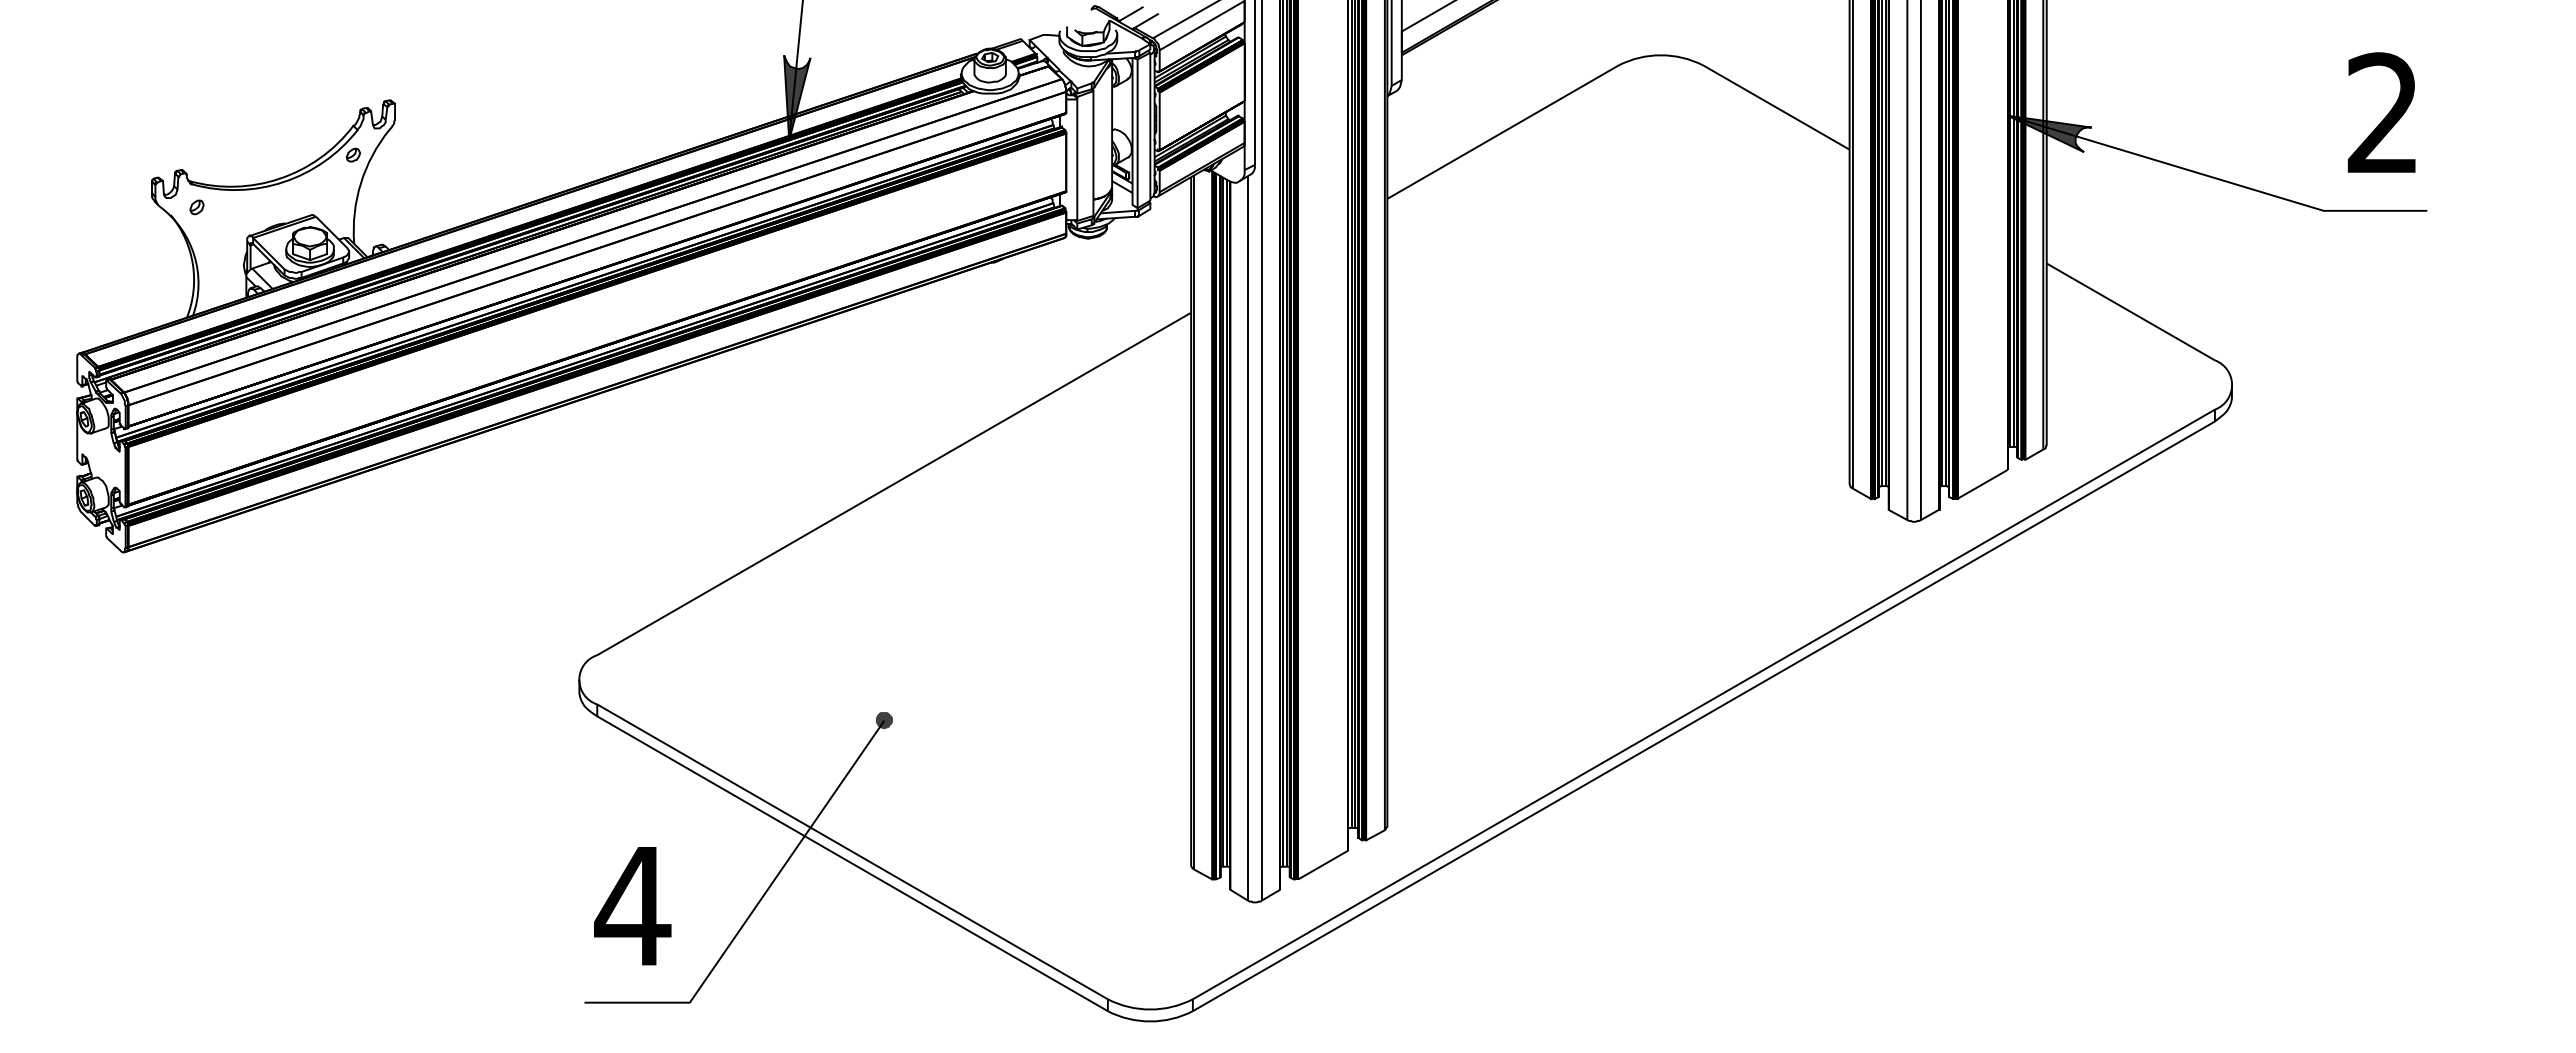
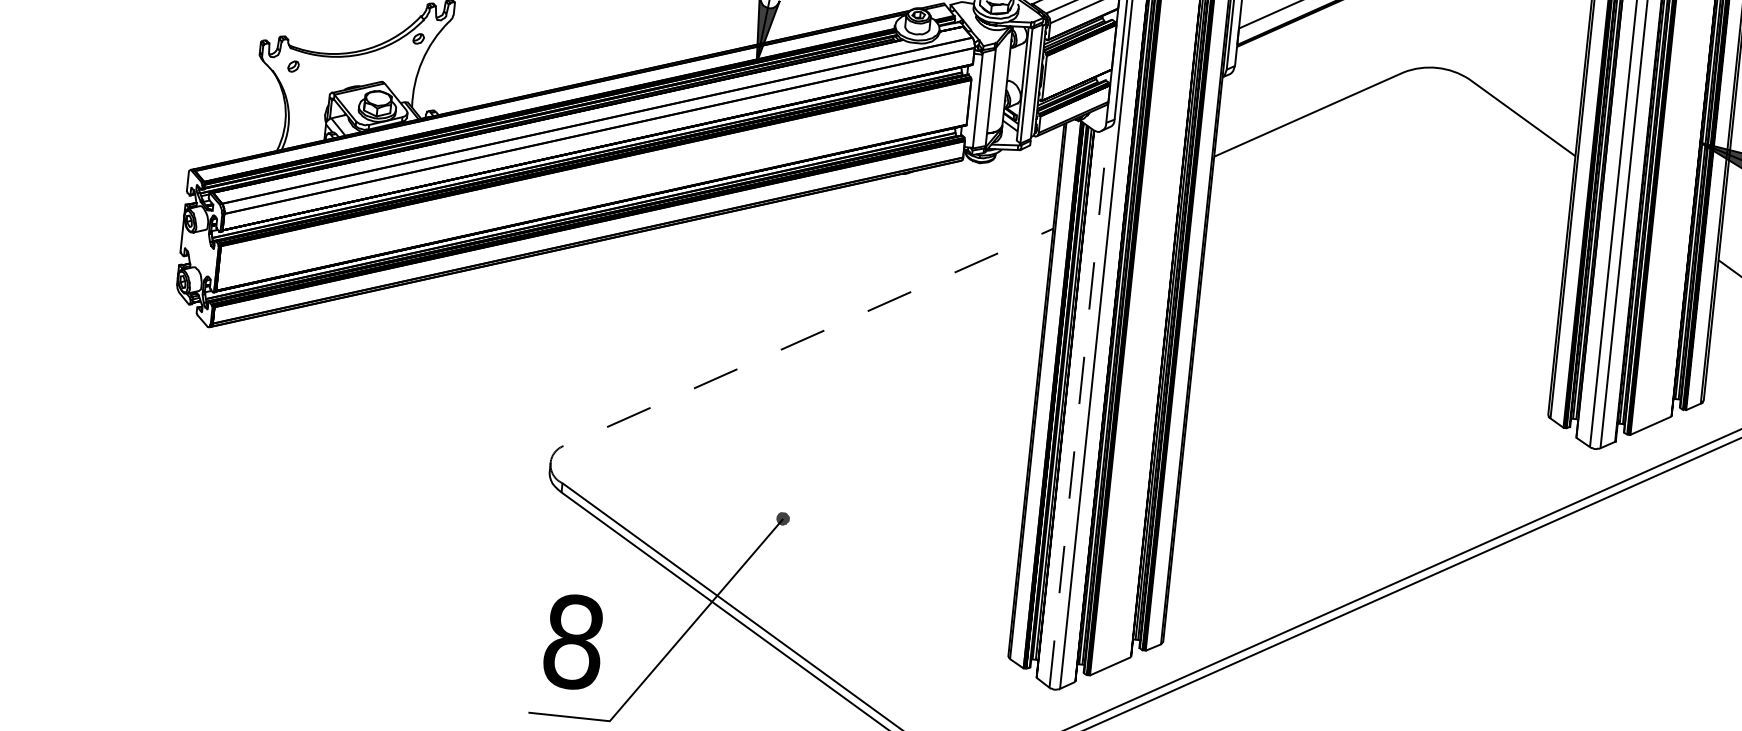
line: (859, 503) -> (781, 349), solid -> dashed
line: (1248, 538) -> (1079, 407), solid -> dashed
text: (632, 905) -> (573, 641), 4 -> 8

